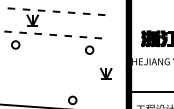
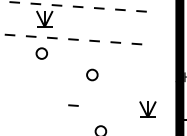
part: (15, 44) -> (41, 52), moved
part: (89, 49) -> (92, 74), moved
part: (106, 73) -> (148, 109), moved
line: (52, 81) -> (72, 104), added

